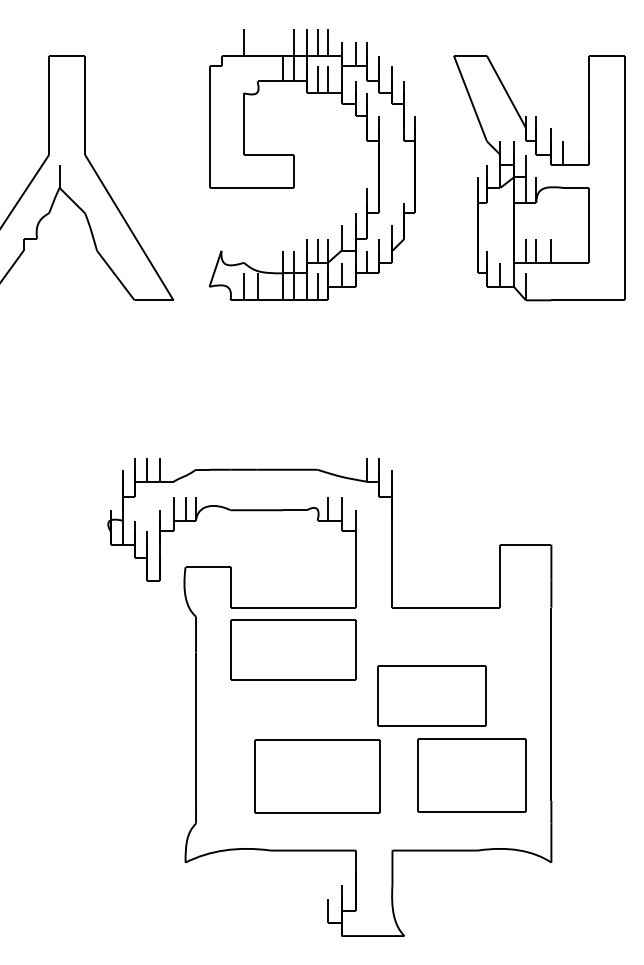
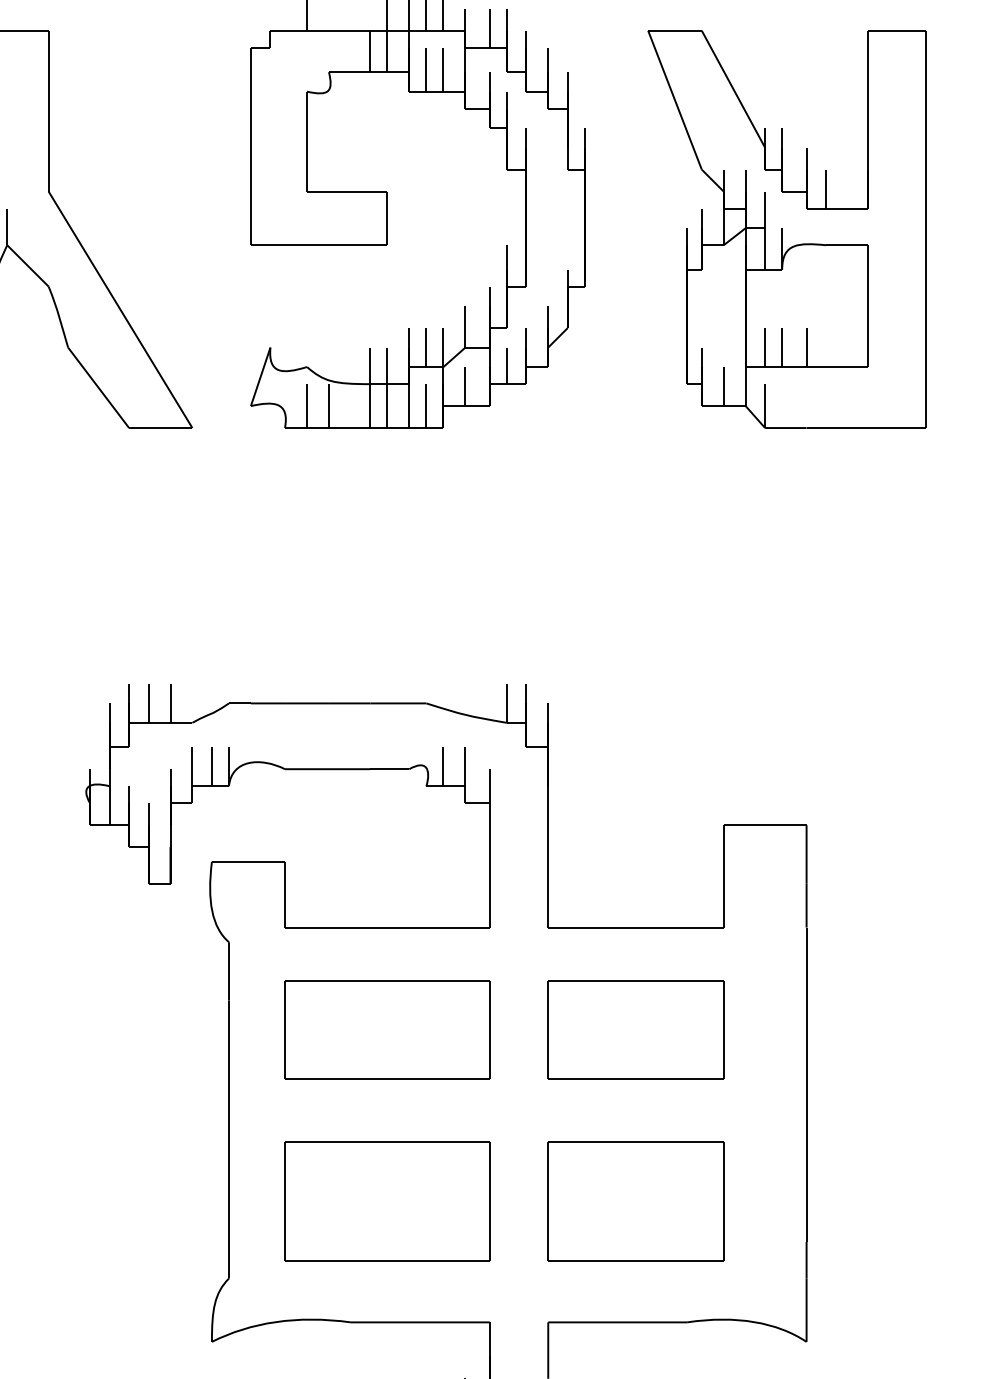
part: (293, 649) -> (387, 1029), moved
part: (431, 695) -> (634, 1029), moved
part: (471, 775) -> (634, 1201), moved
part: (317, 776) -> (387, 1201), moved

